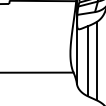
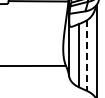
line: (96, 62) -> (86, 56), solid -> dashed

